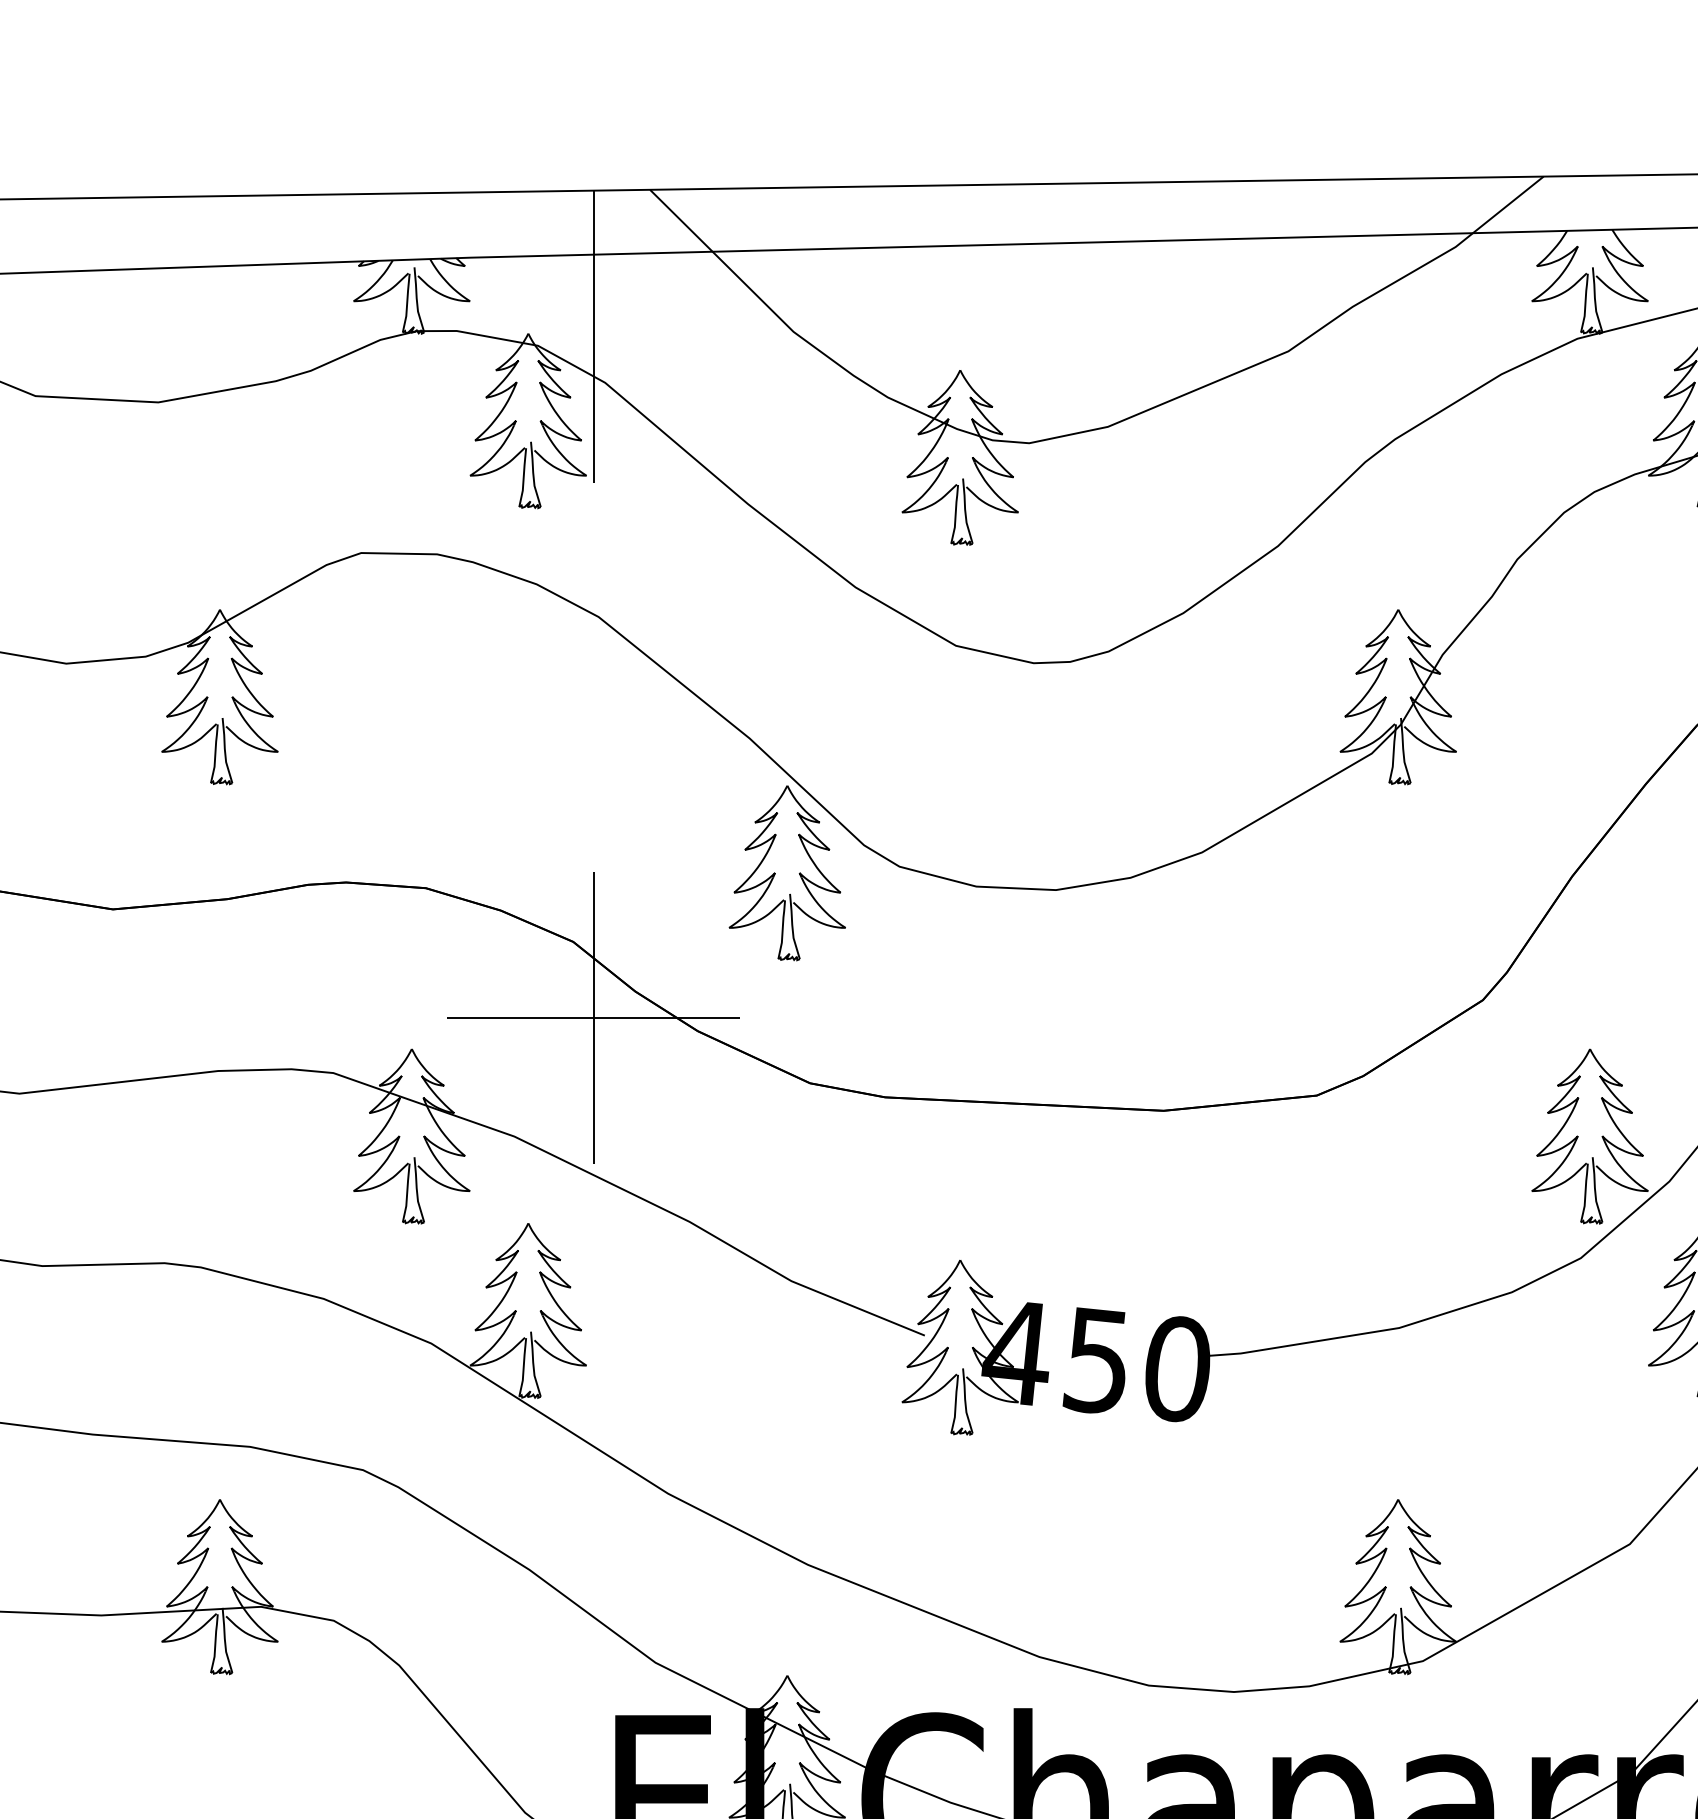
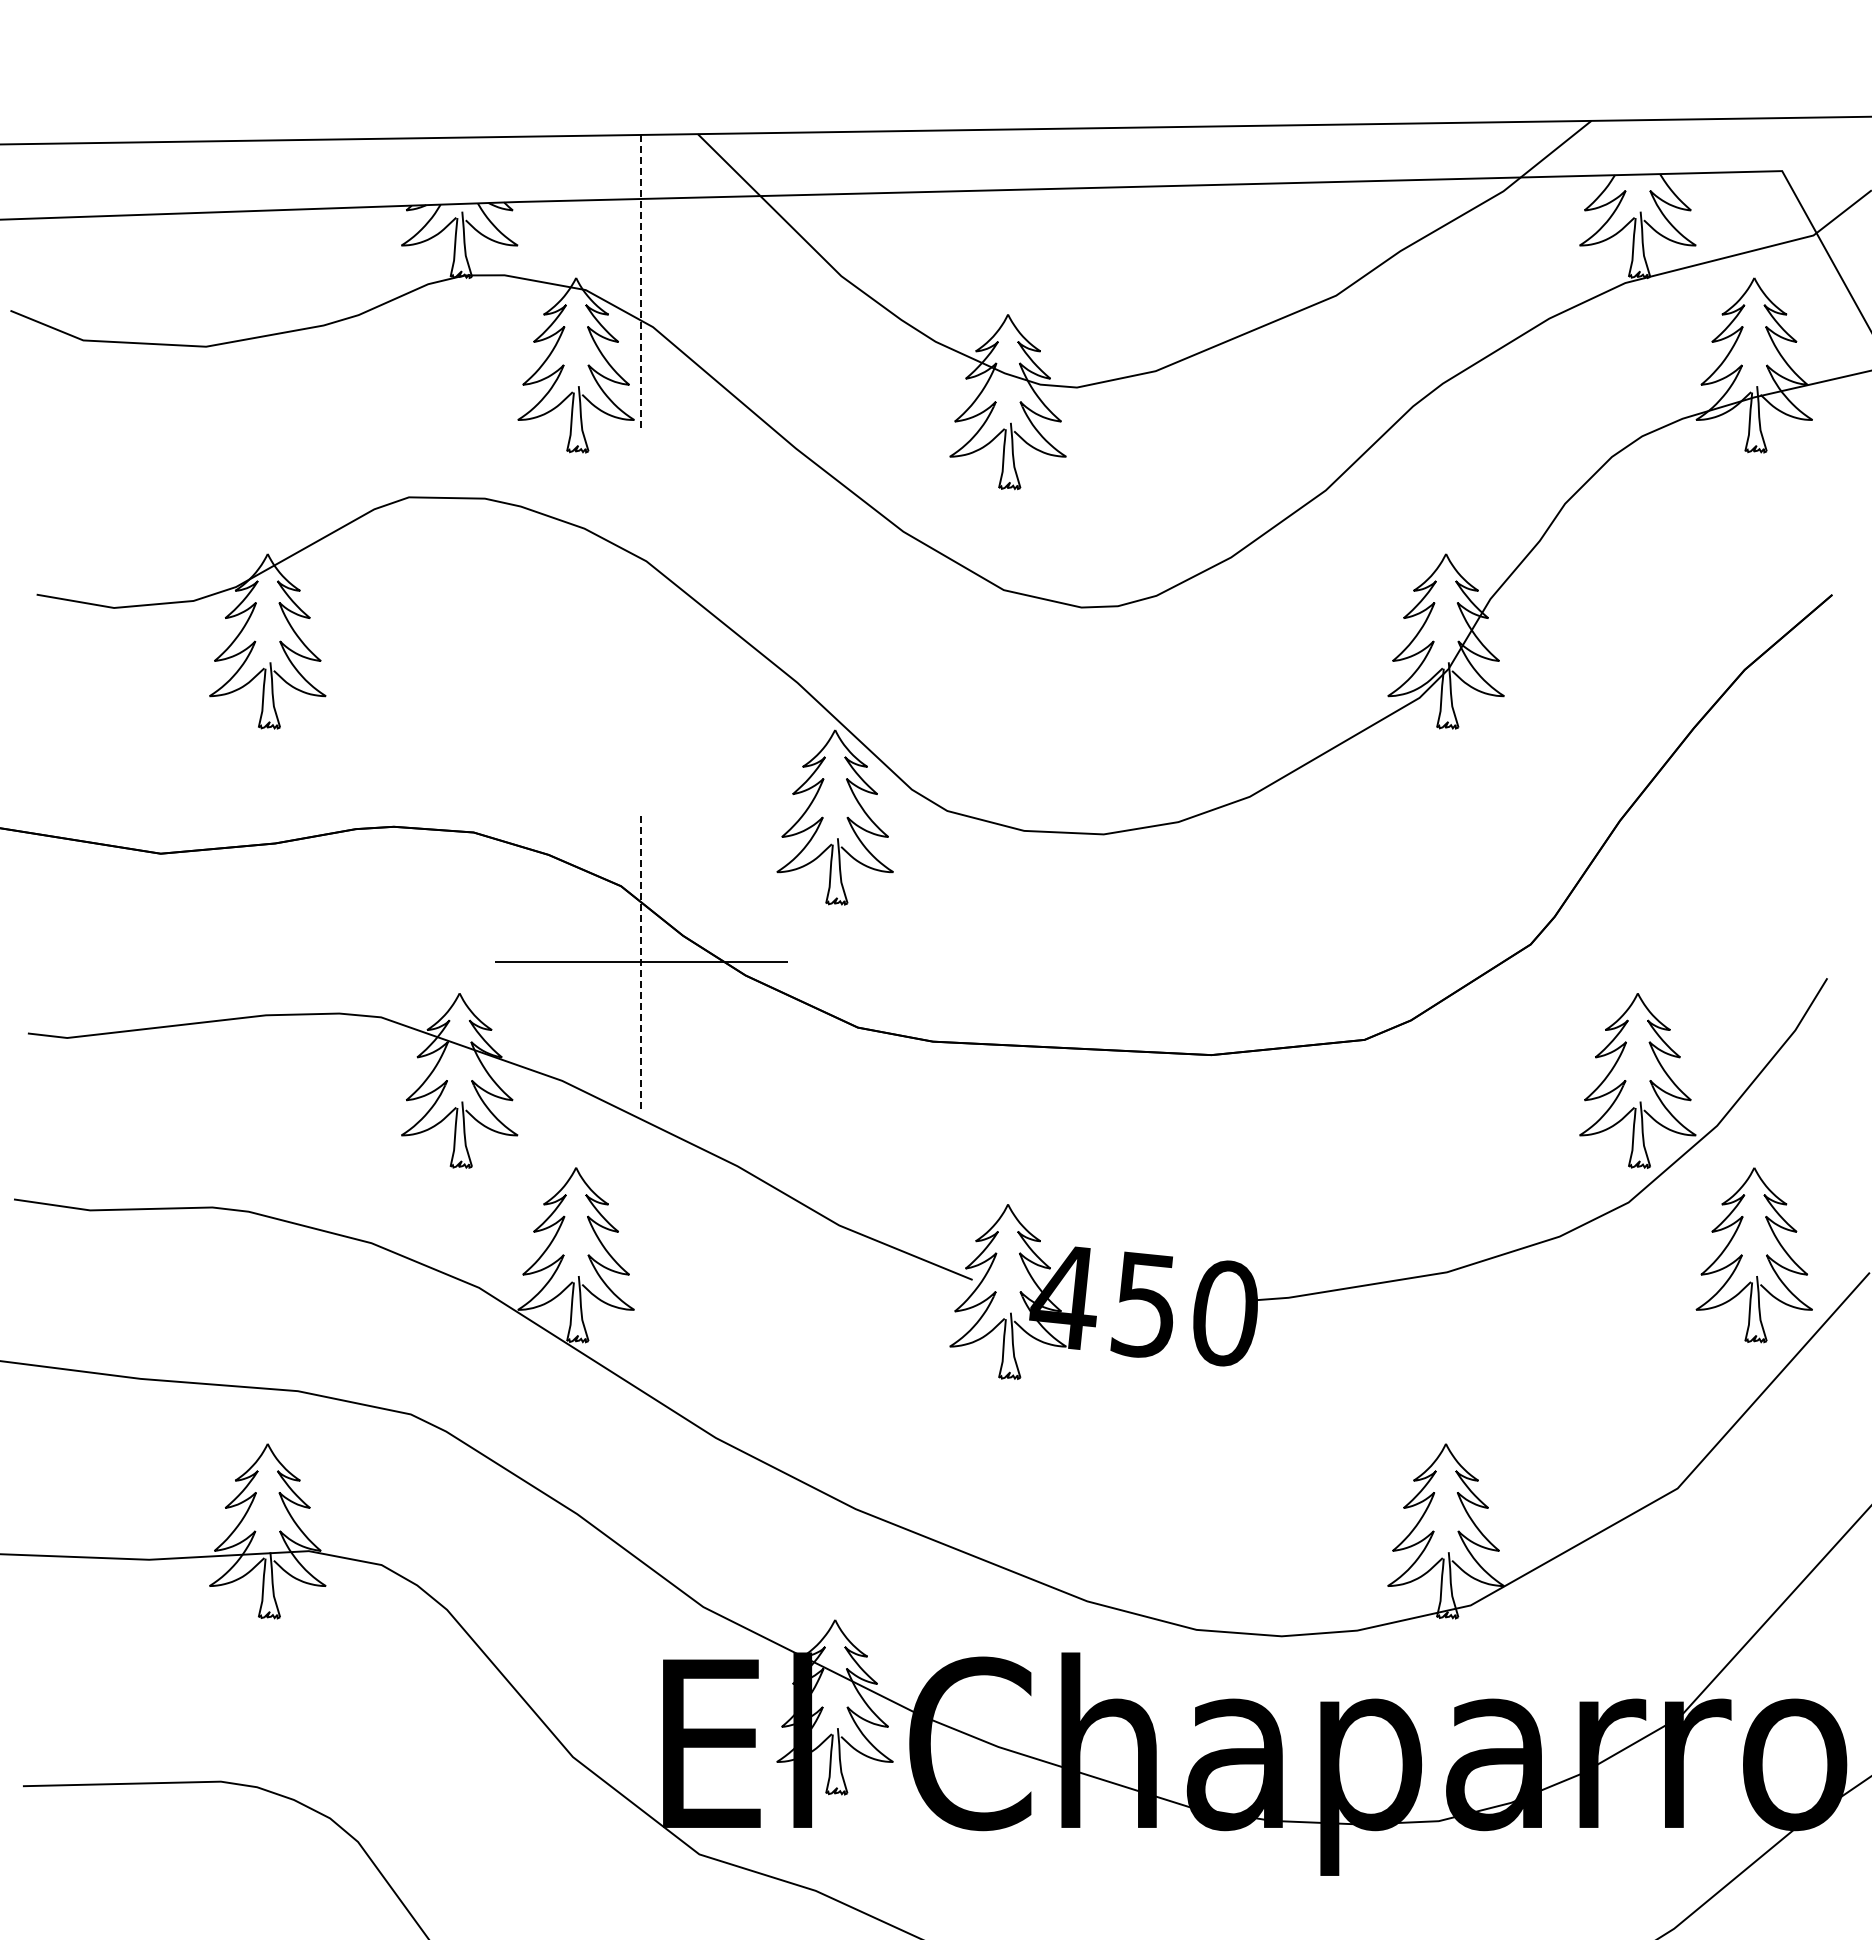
line: (593, 337) -> (641, 281), solid -> dashed
line: (593, 1017) -> (641, 961), solid -> dashed

